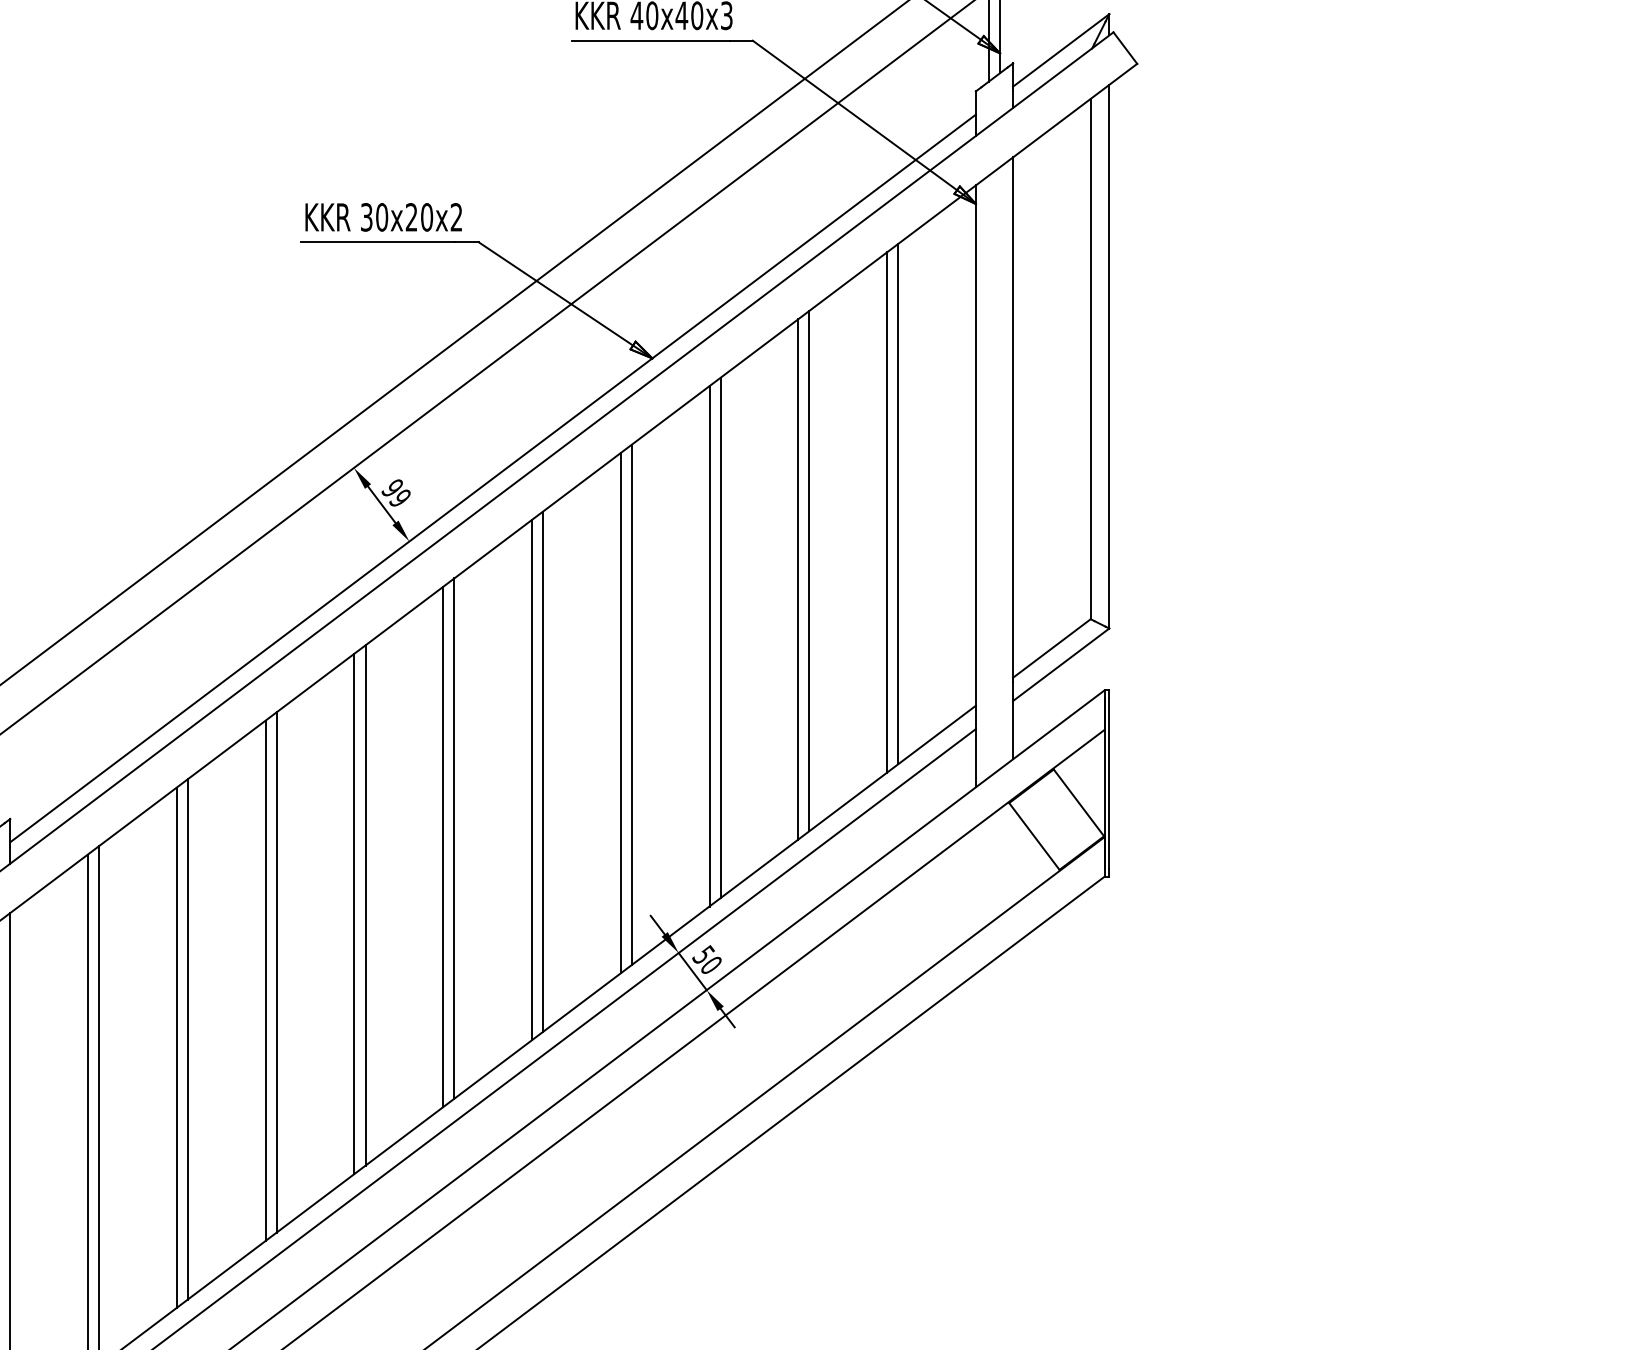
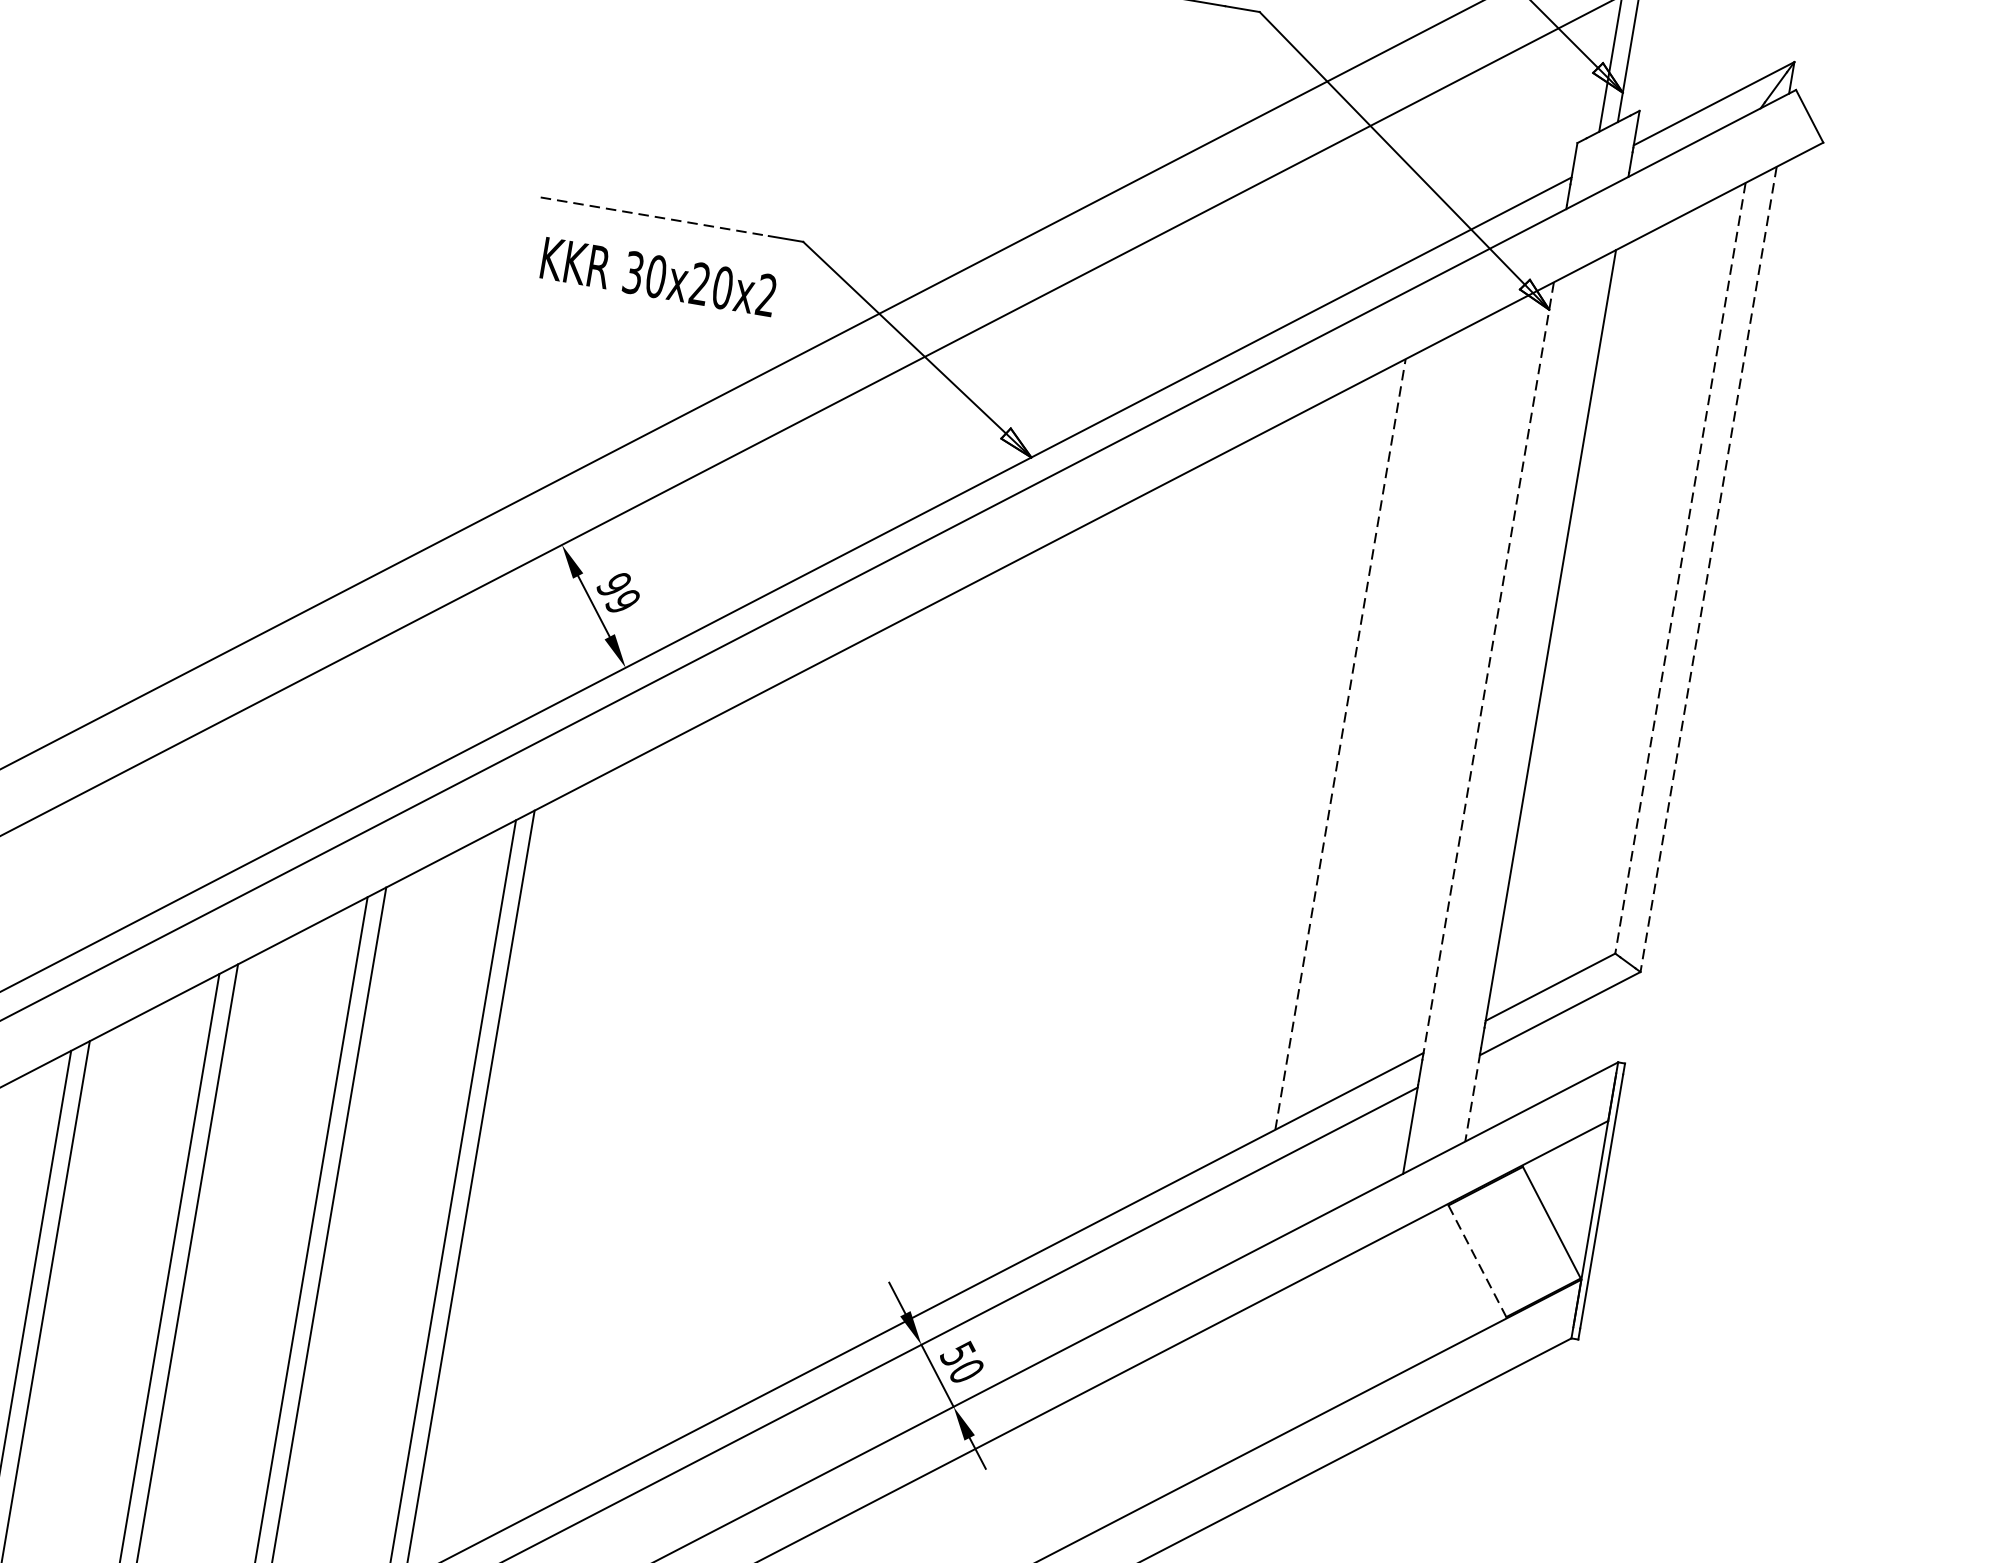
text: (383, 217) -> (658, 277), moved
line: (378, 242) -> (654, 217), solid -> dashed
line: (1109, 356) -> (1708, 569), solid -> dashed
line: (1090, 359) -> (1680, 568), solid -> dashed
line: (975, 446) -> (1487, 668), solid -> dashed
line: (898, 503) -> (1359, 734), removed
line: (887, 512) -> (1341, 744), solid -> dashed
line: (809, 570) -> (1210, 810), removed
line: (798, 579) -> (1192, 821), removed
line: (720, 637) -> (1062, 887), removed
line: (709, 646) -> (1043, 898), removed
line: (631, 704) -> (913, 964), removed
line: (620, 713) -> (895, 975), removed
line: (1013, 729) -> (1473, 1097), solid -> dashed
line: (543, 771) -> (766, 1042), removed
line: (531, 779) -> (746, 1050), removed
line: (1034, 836) -> (1477, 1261), solid -> dashed
line: (454, 838) -> (618, 1118), removed
line: (443, 846) -> (599, 1128), removed

